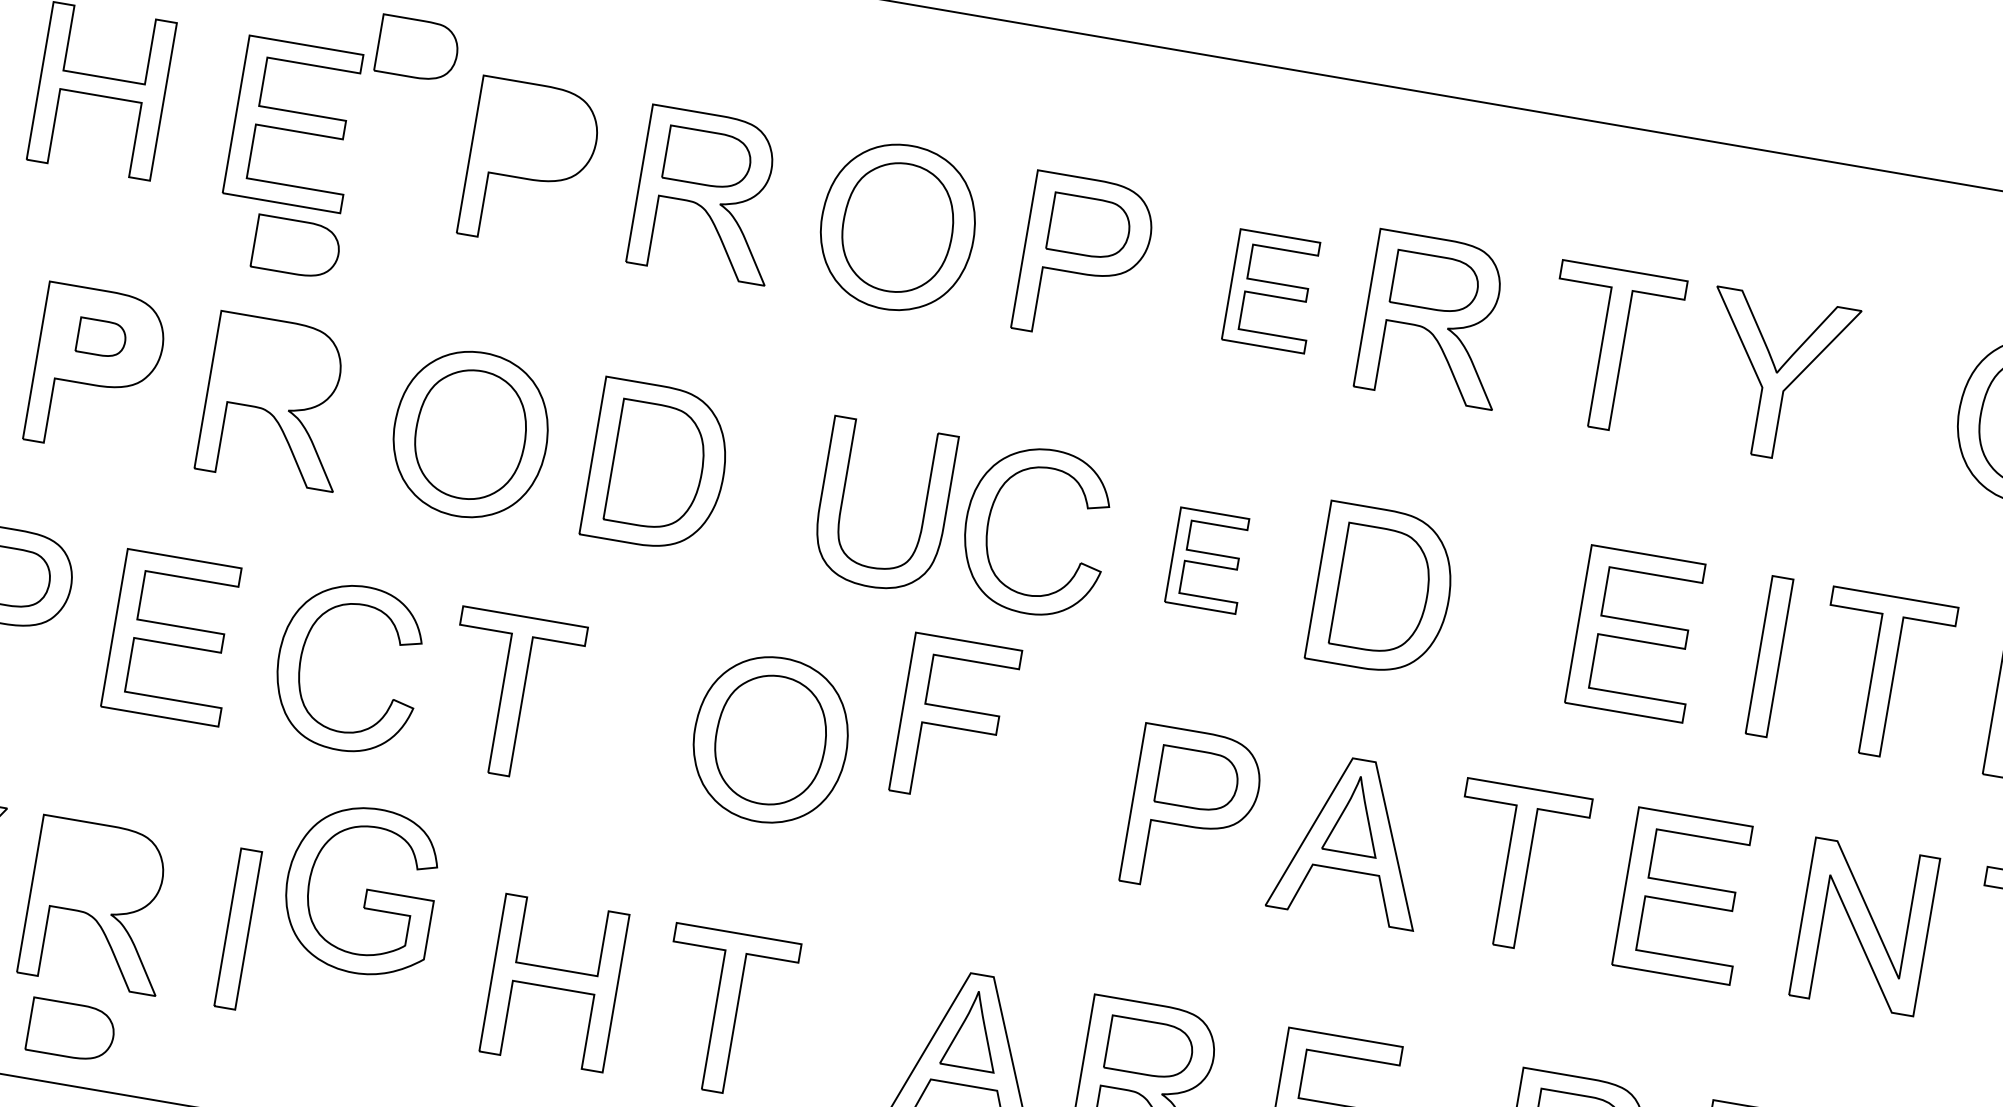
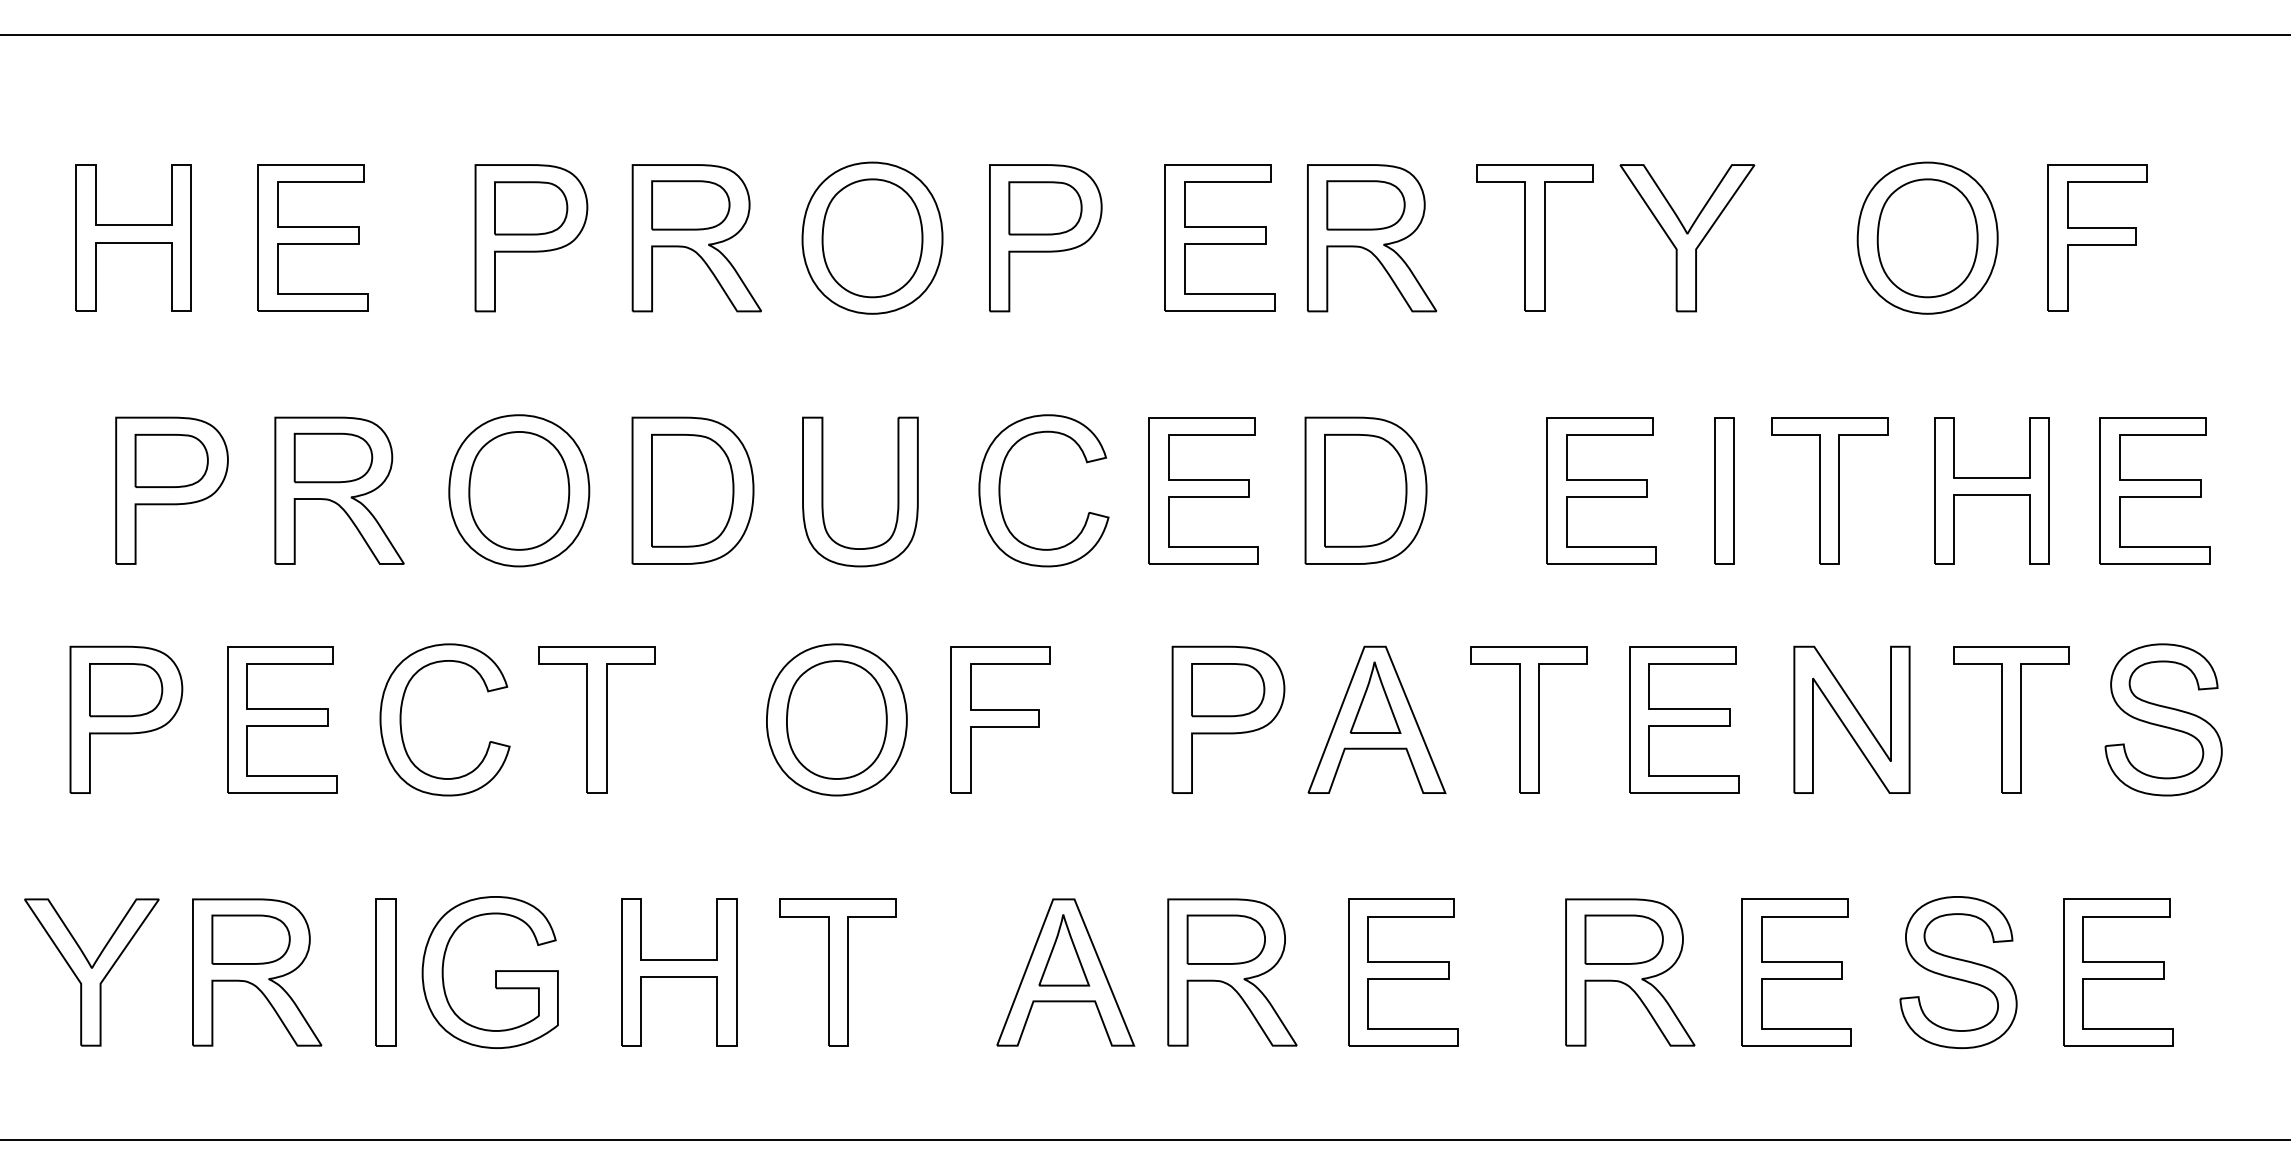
part: (418, 49) -> (531, 208), moved
part: (296, 247) -> (333, 457), moved
part: (1271, 290) -> (1219, 237), size x1.43
part: (101, 337) -> (171, 460), size x1.67
part: (843, 499) -> (823, 491), moved
part: (1208, 560) -> (1203, 490), size x1.67
part: (955, 720) -> (1000, 719), moved
part: (359, 889) -> (489, 972), moved
part: (70, 1030) -> (250, 939), moved

